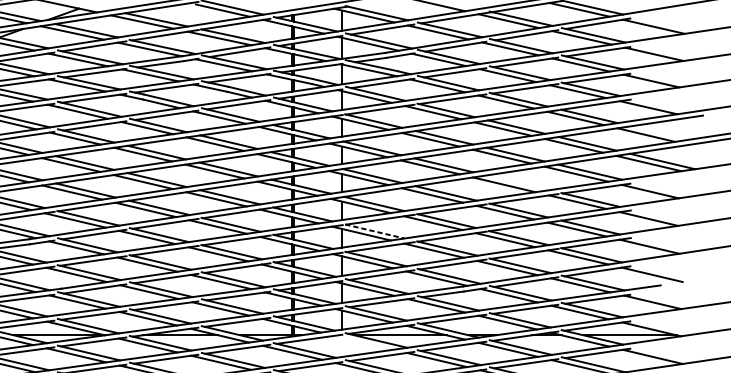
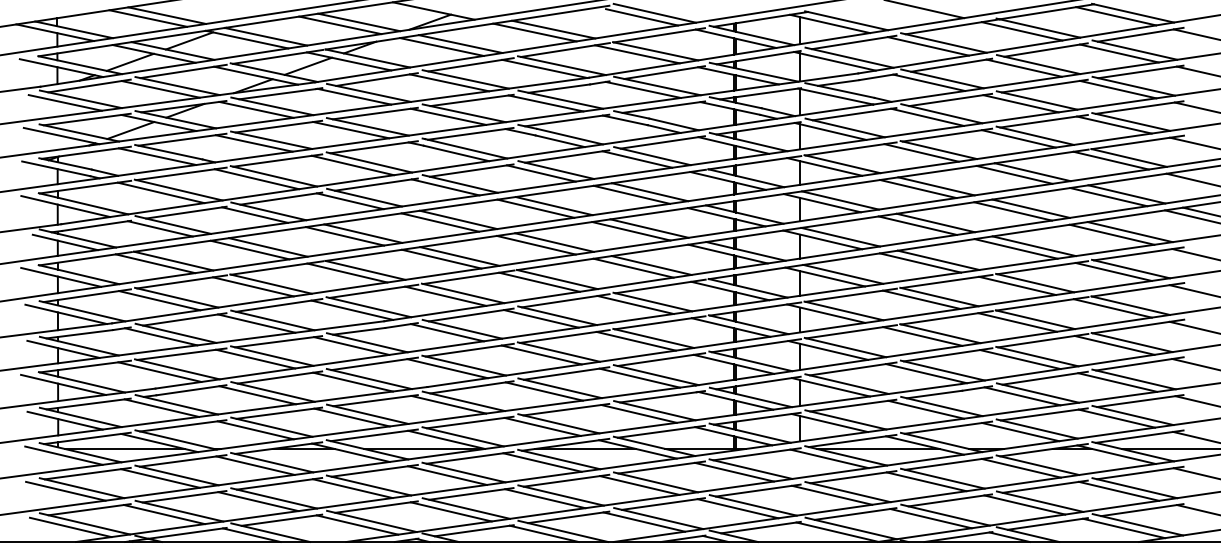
line: (517, 183) -> (1033, 246), added
line: (374, 231) -> (843, 310), dashed -> solid
line: (363, 342) -> (829, 458), added

